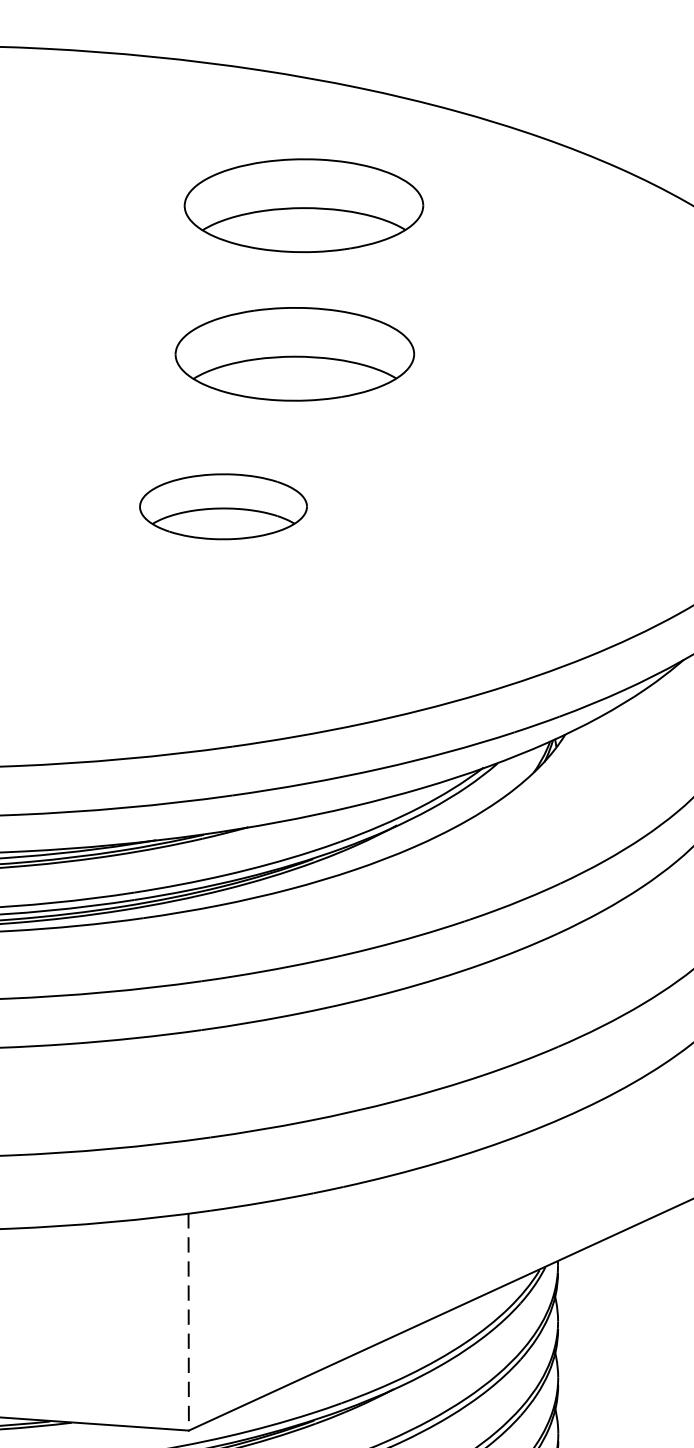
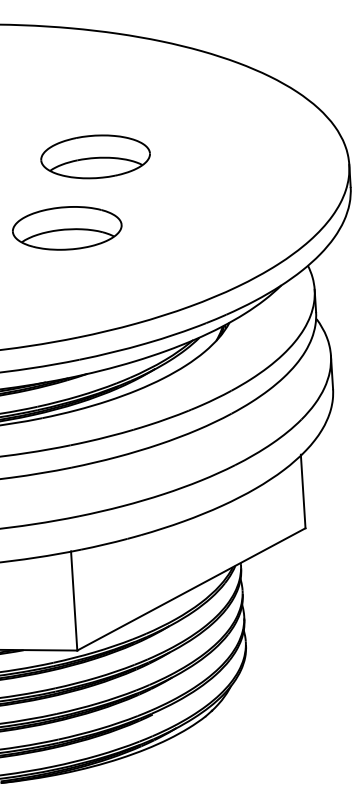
part: (303, 204) -> (95, 88), removed
part: (223, 507) -> (67, 228), size x1.43
line: (189, 1320) -> (74, 600), dashed -> solid

